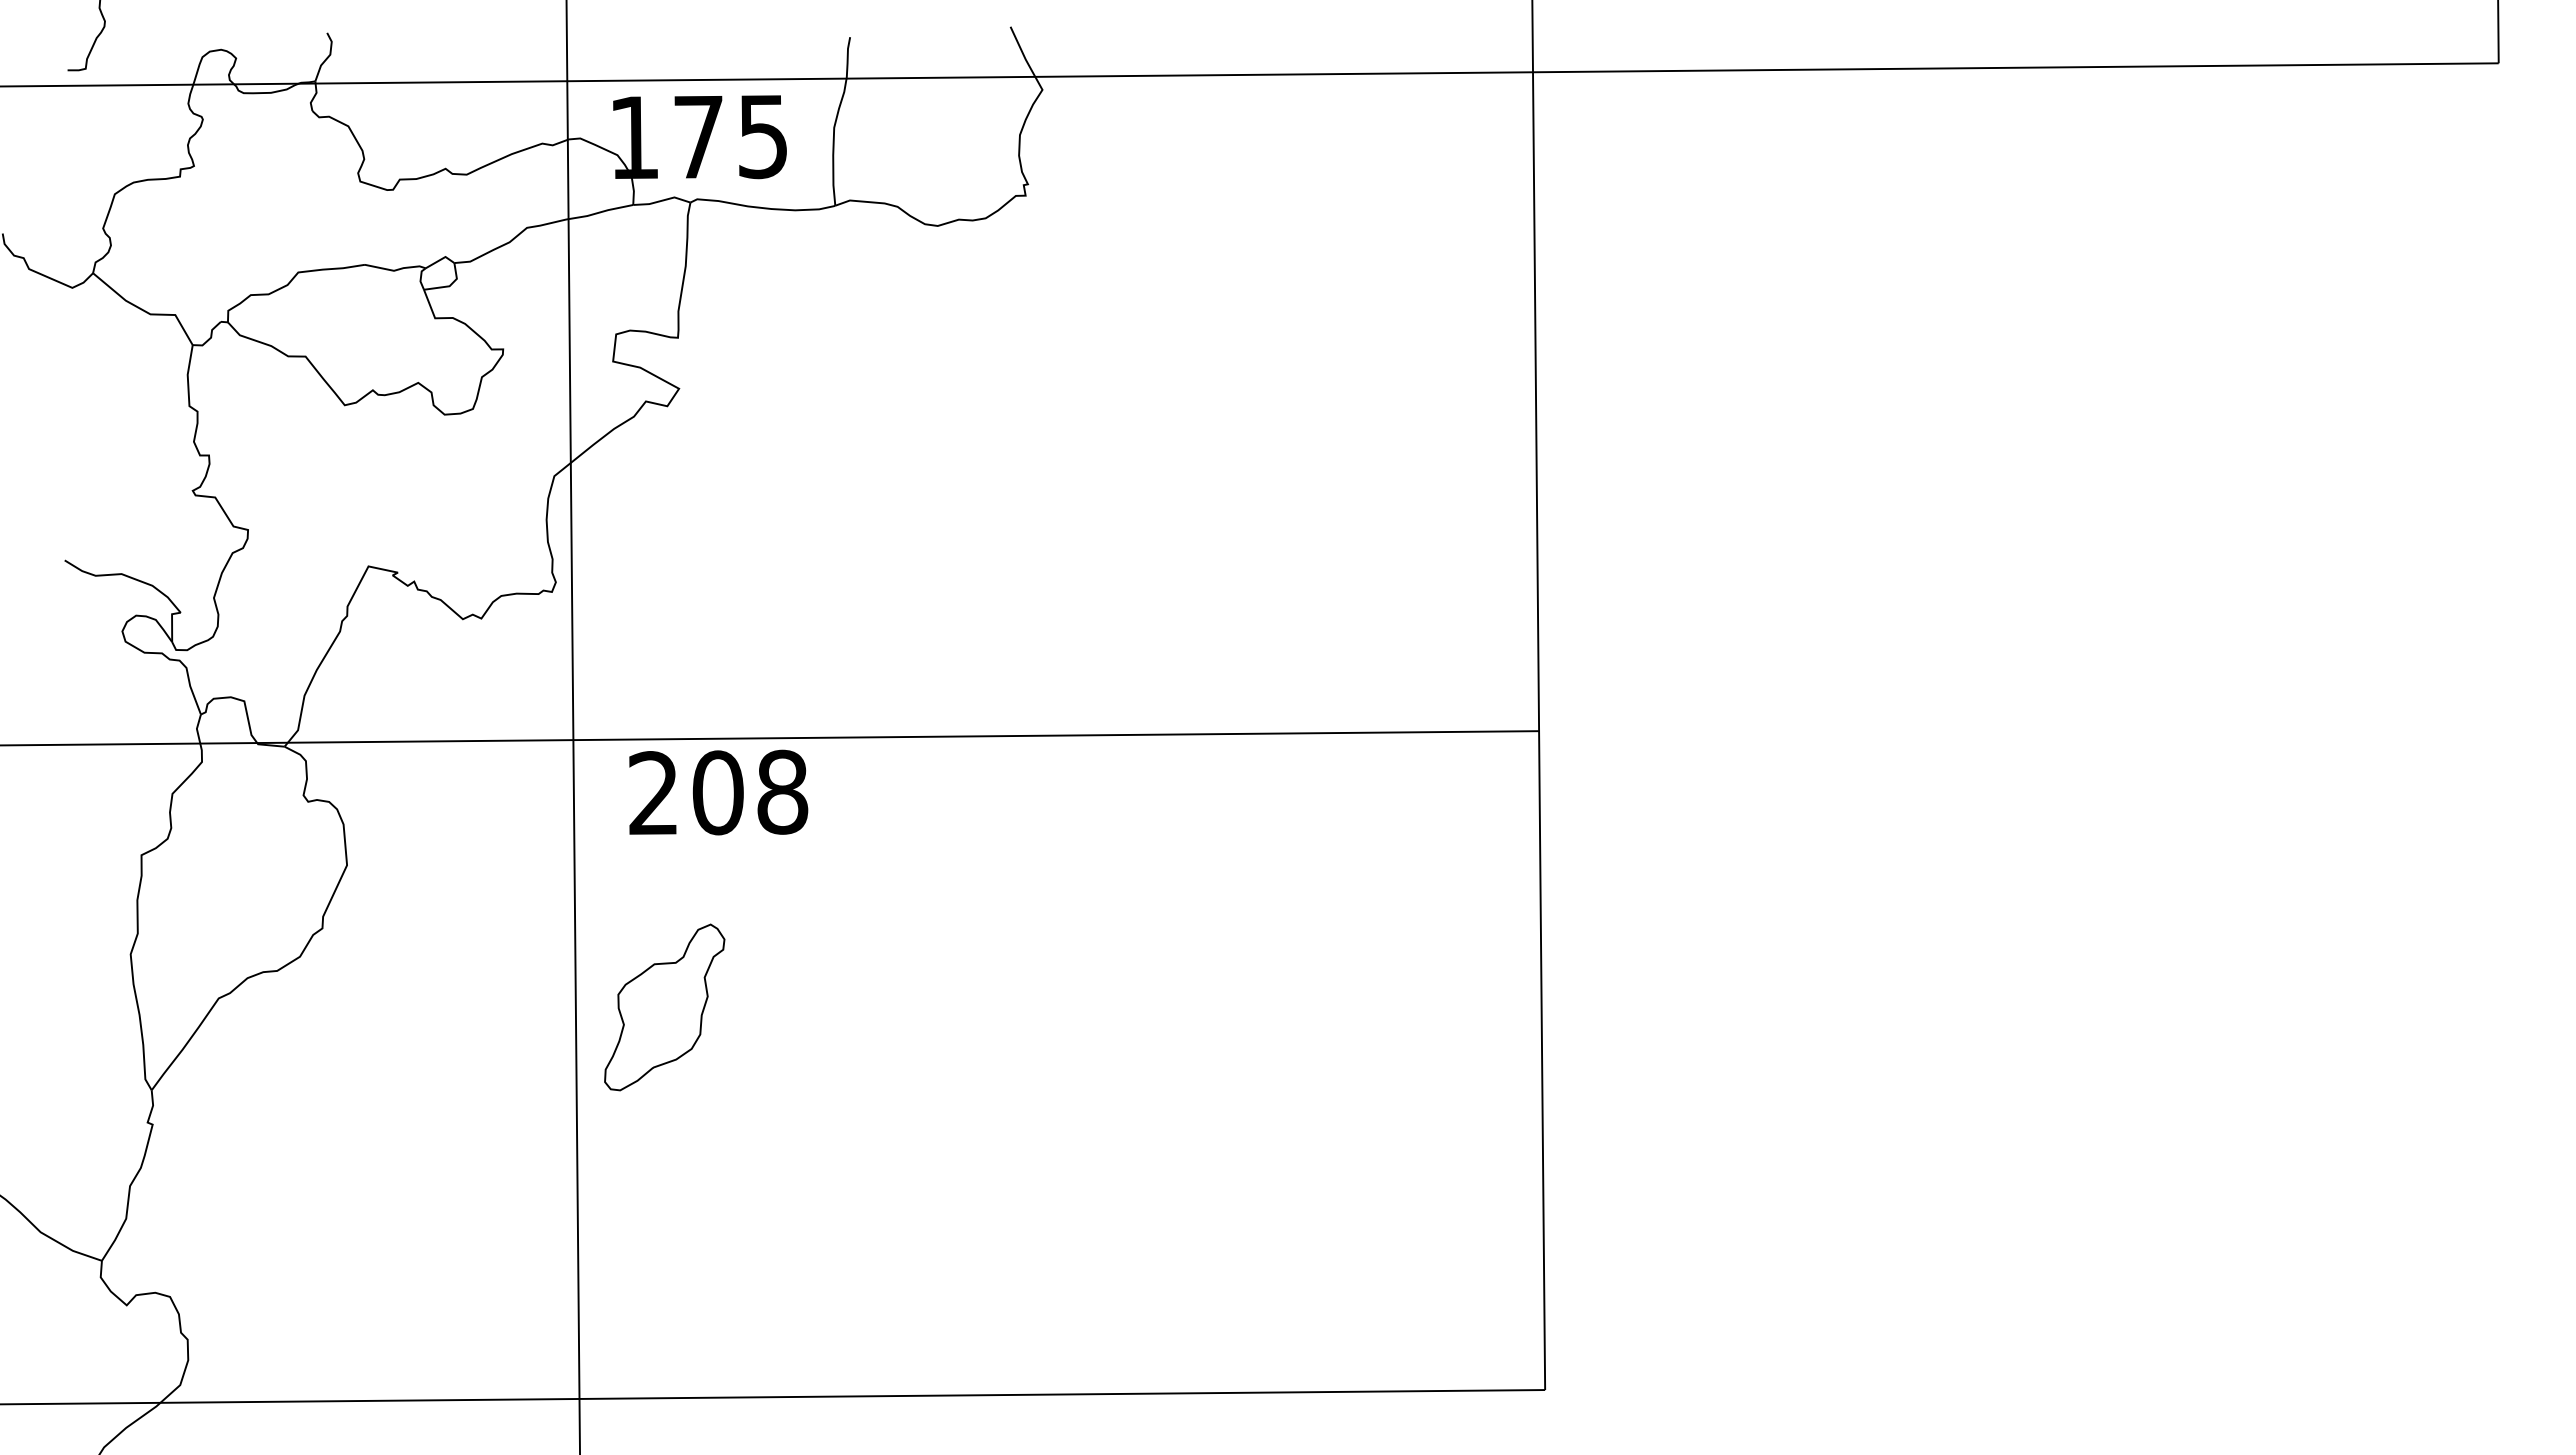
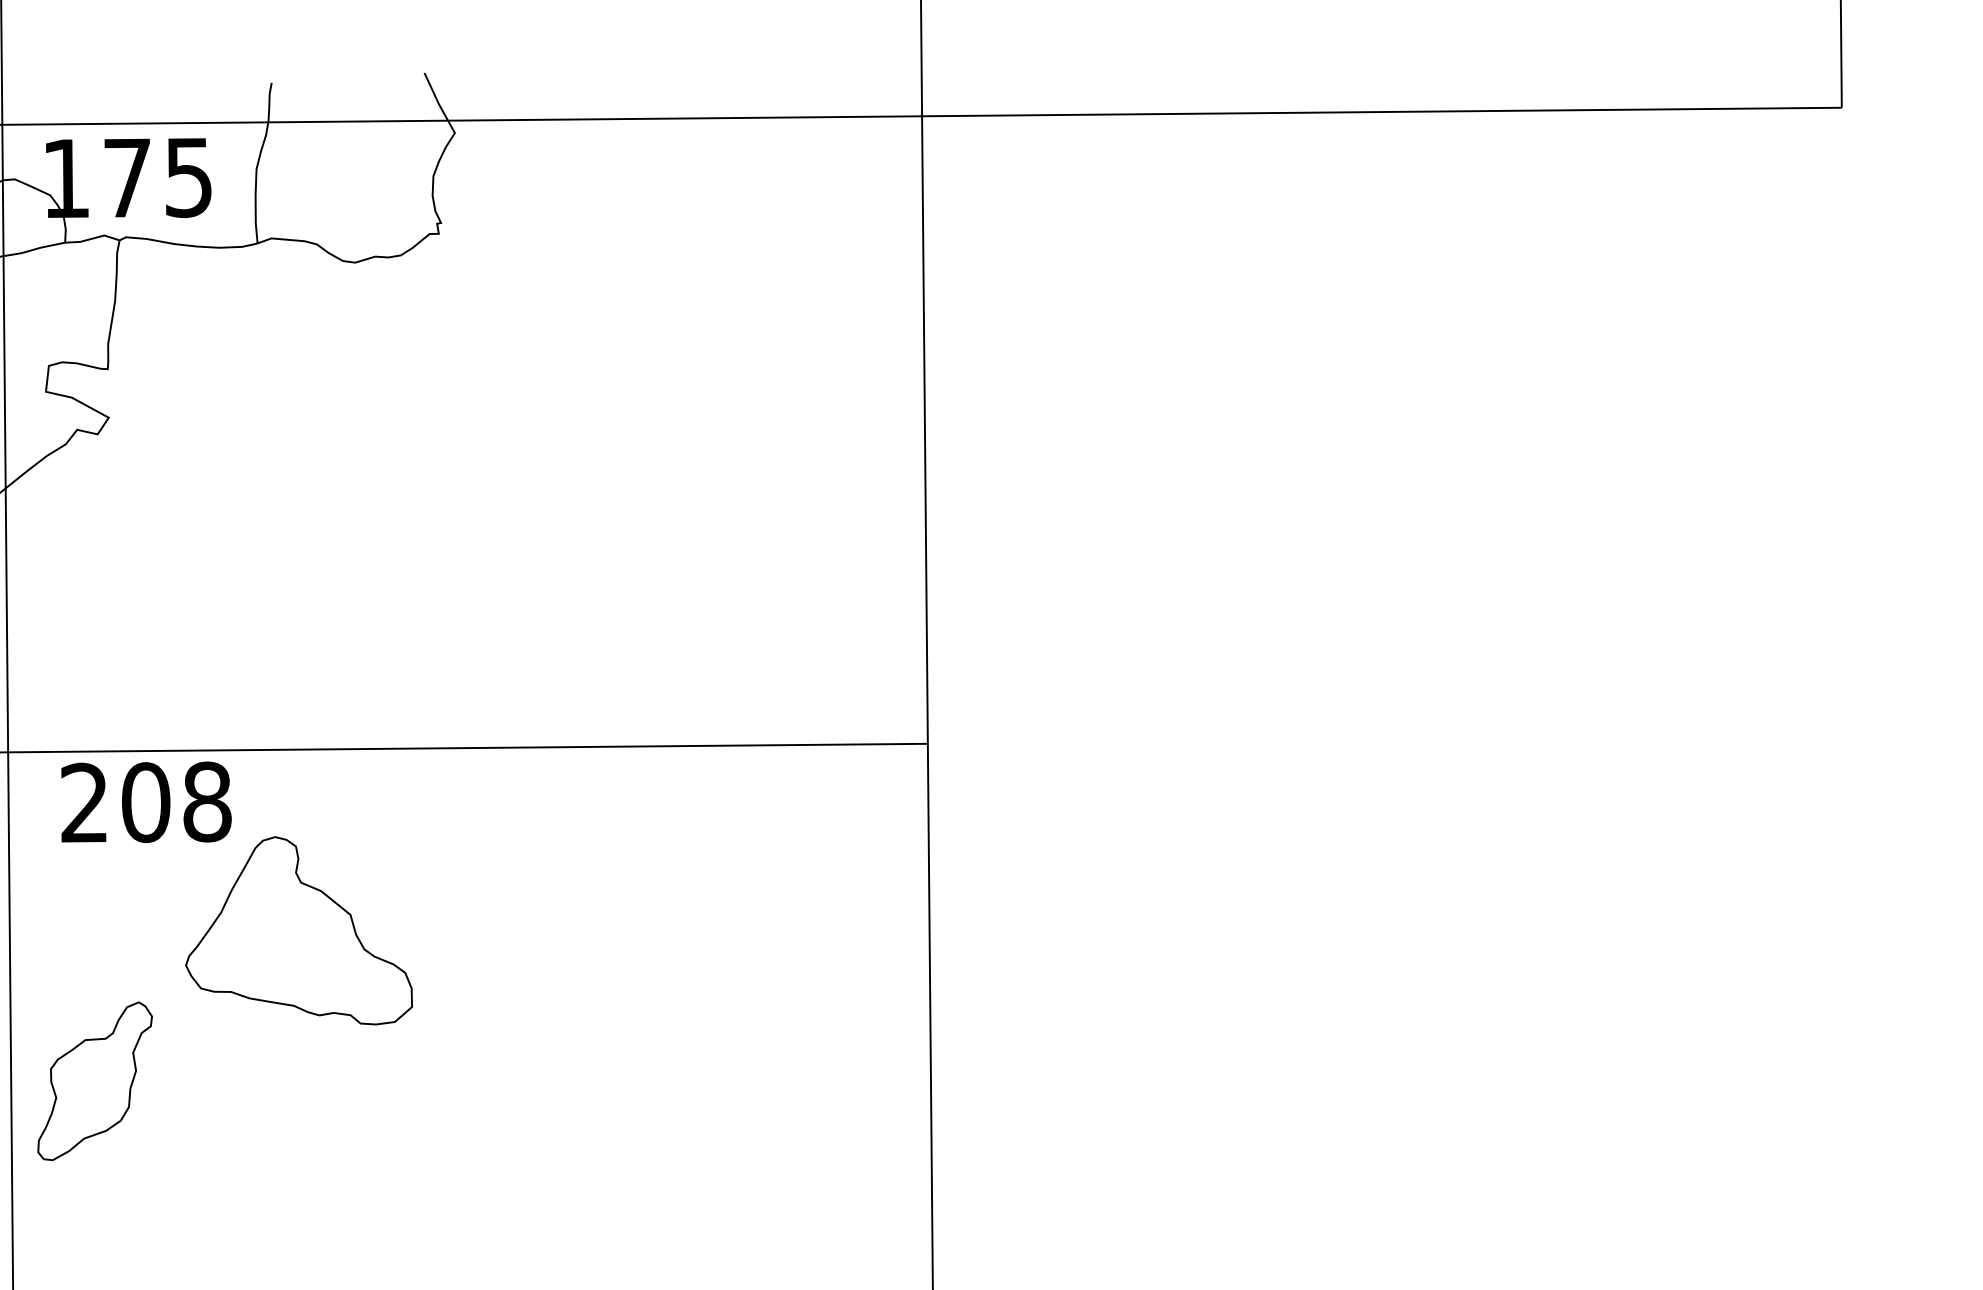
part: (878, 927) -> (298, 930), added
part: (664, 1007) -> (94, 1081), moved

